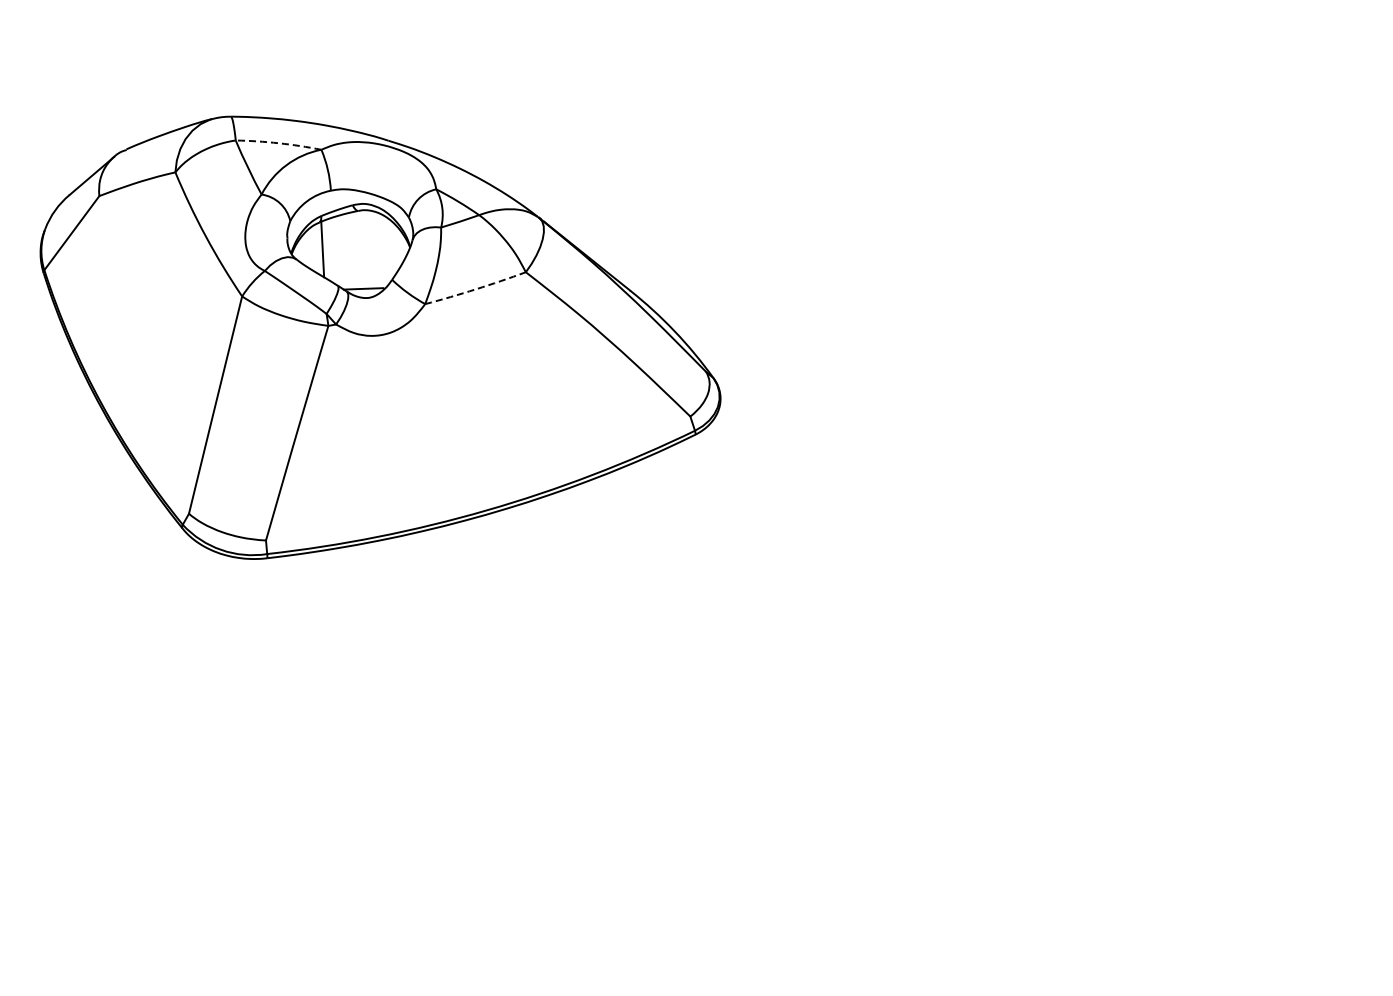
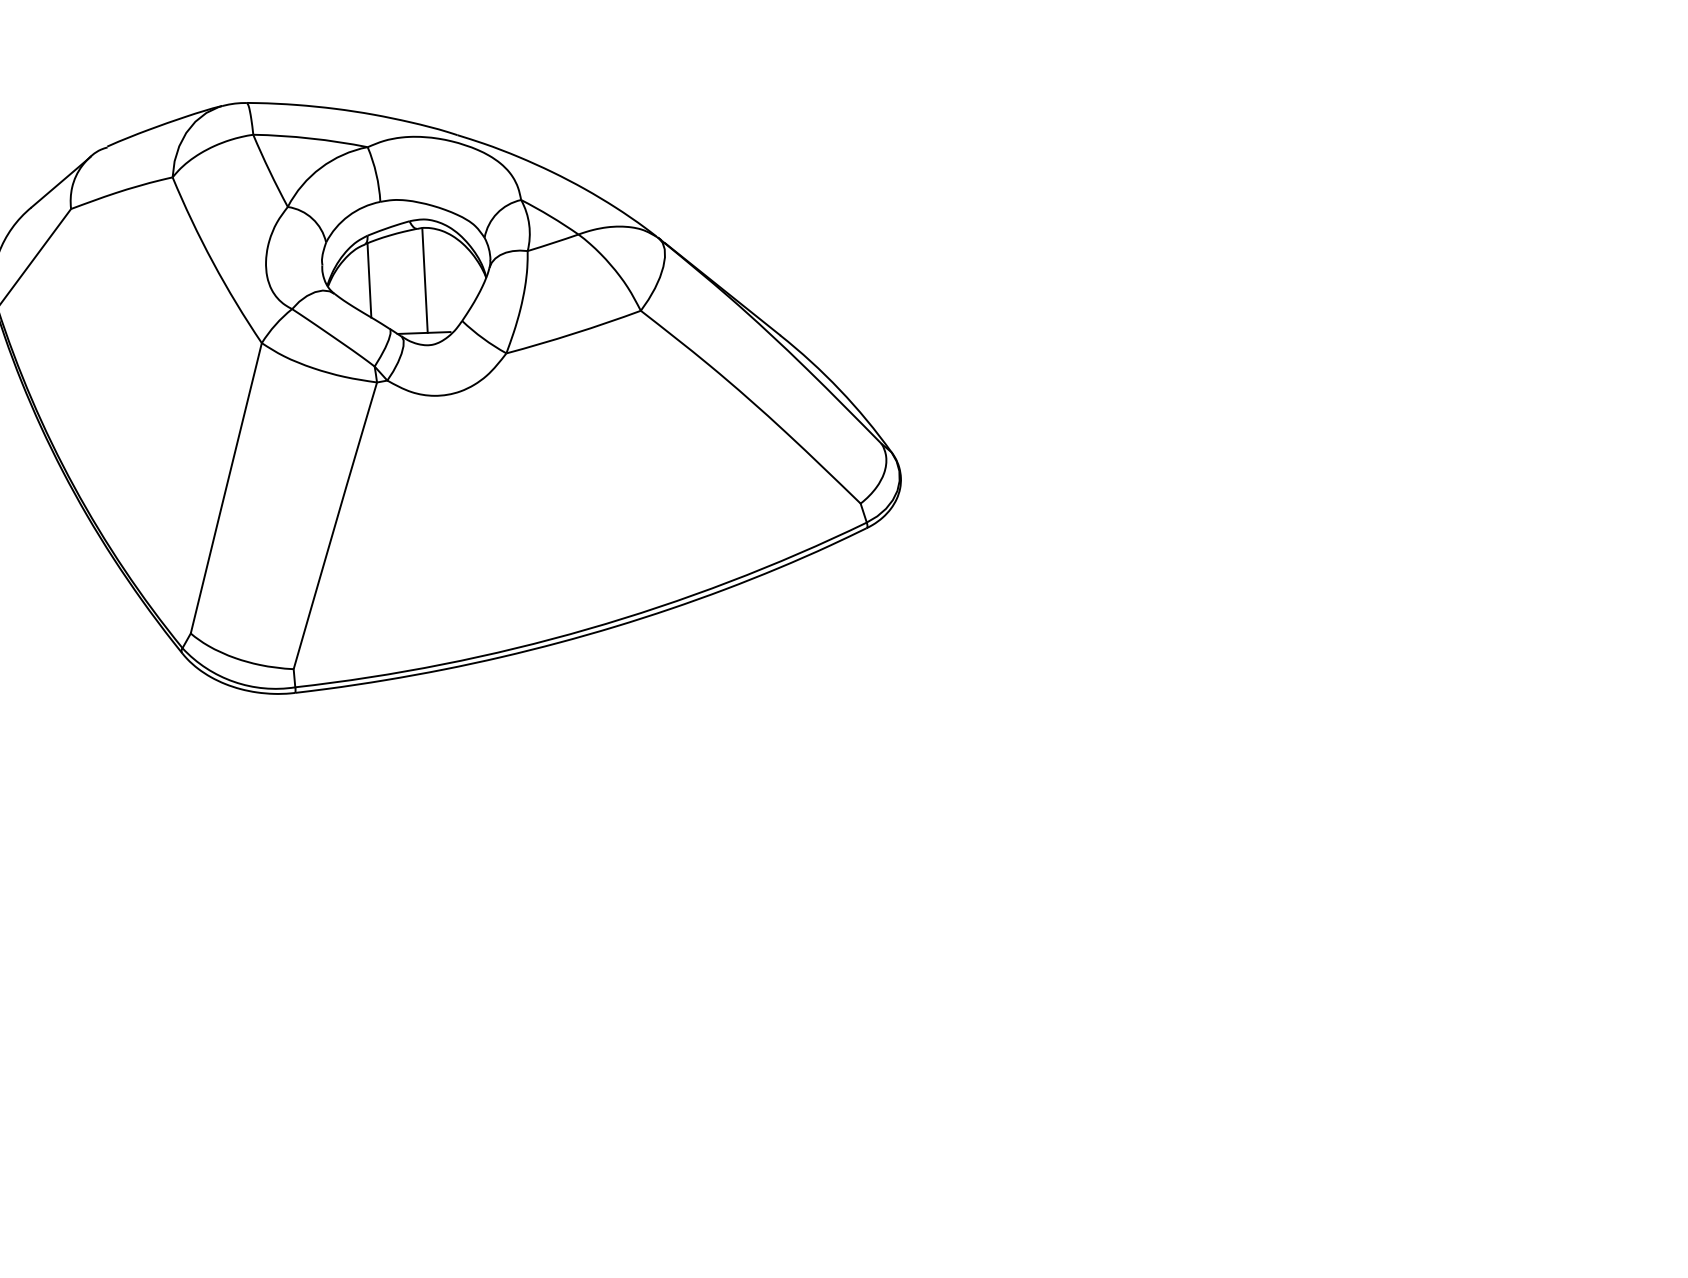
arc: (278, 143) -> (310, 138), dashed -> solid
line: (364, 249) -> (425, 280), added
arc: (475, 289) -> (573, 333), dashed -> solid

